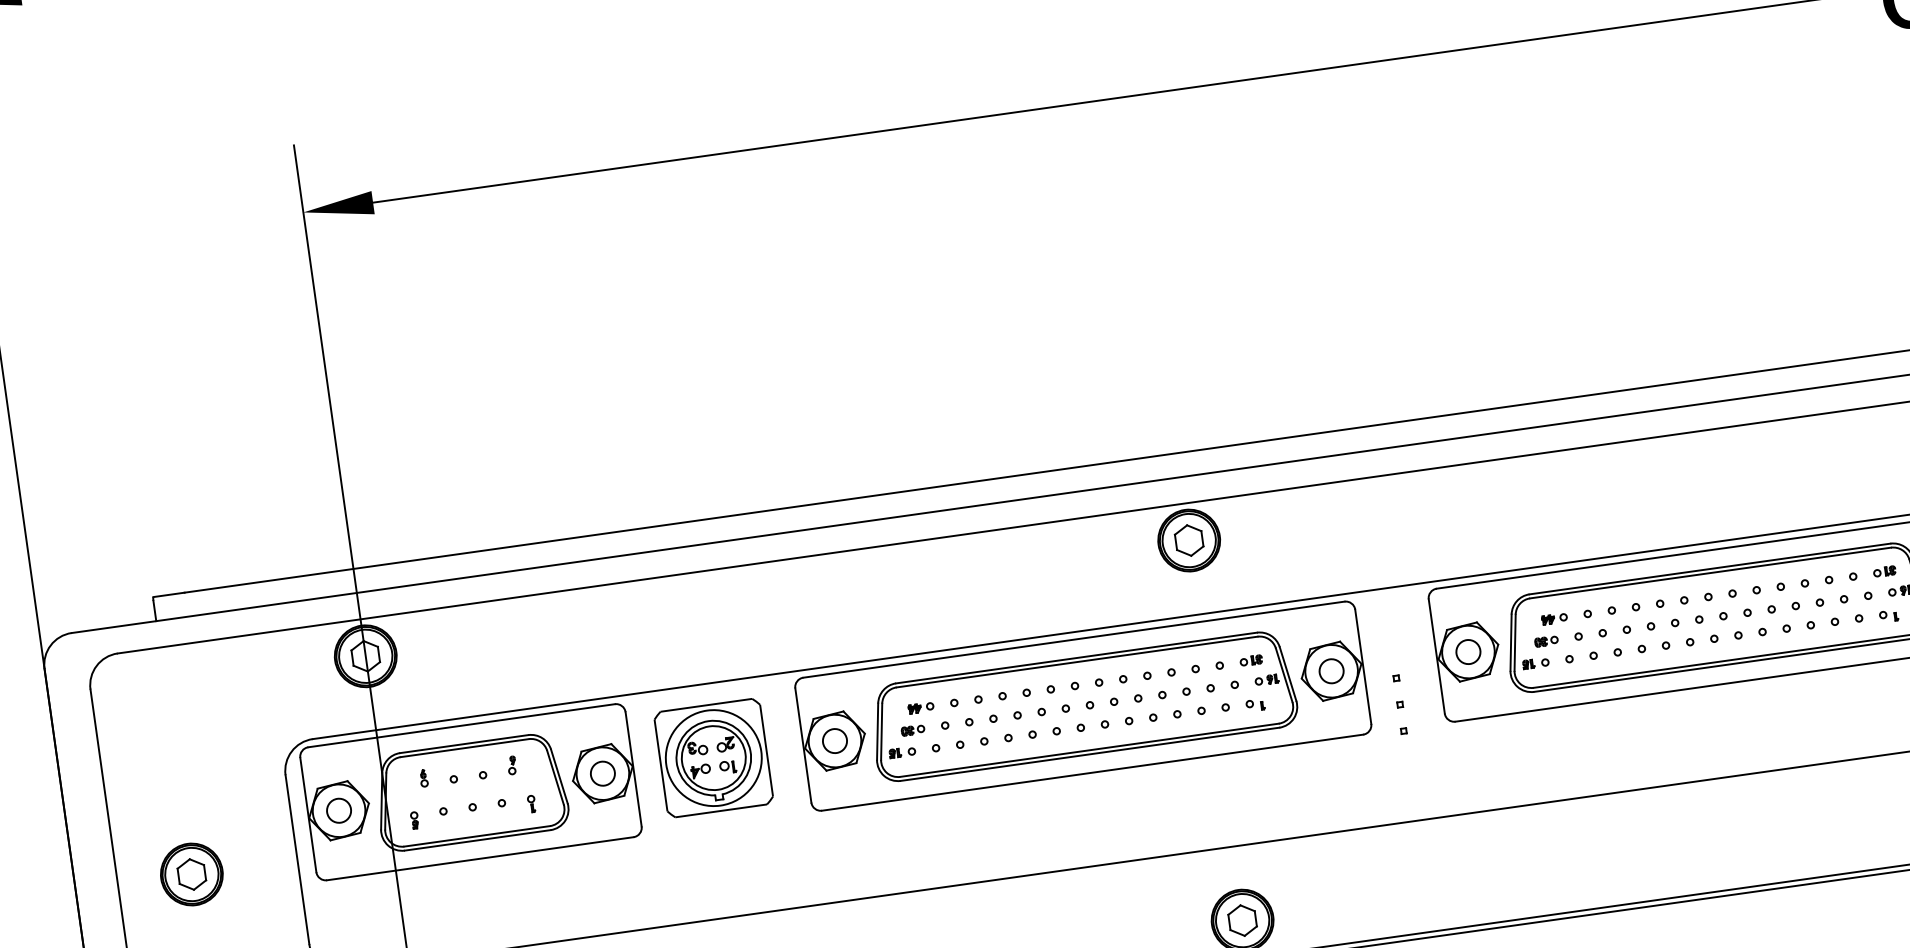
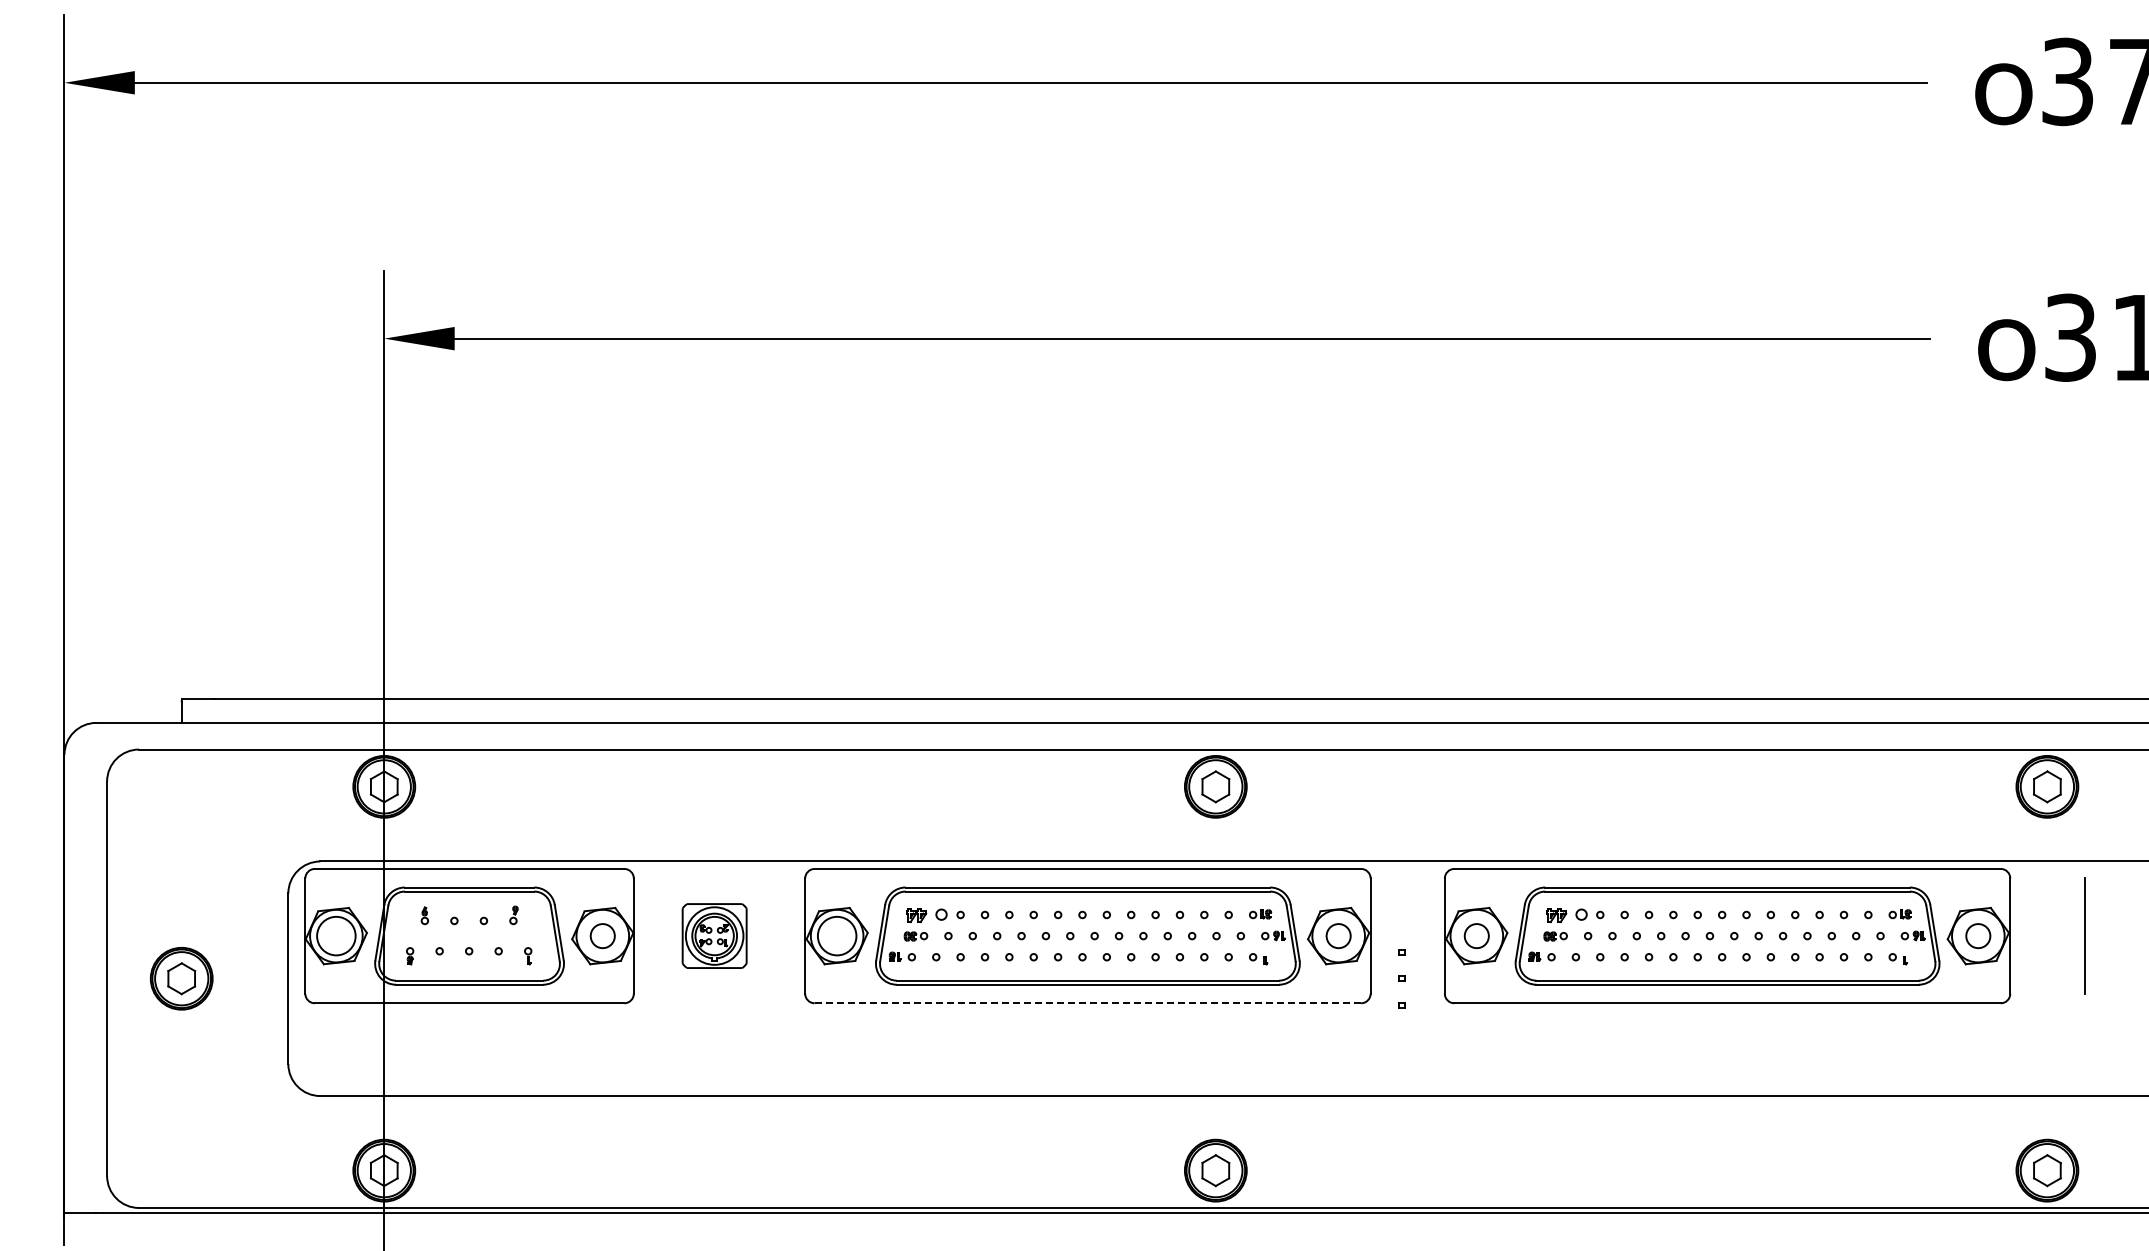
part: (1554, 619) -> (1566, 915), size x1.6
part: (921, 708) -> (927, 915), size x1.6
circle: (835, 741) -> (837, 936), size x1.6
part: (713, 757) -> (714, 935), size x0.6
line: (1093, 772) -> (1088, 1003), solid -> dashed
circle: (339, 811) -> (336, 936), size x1.6

